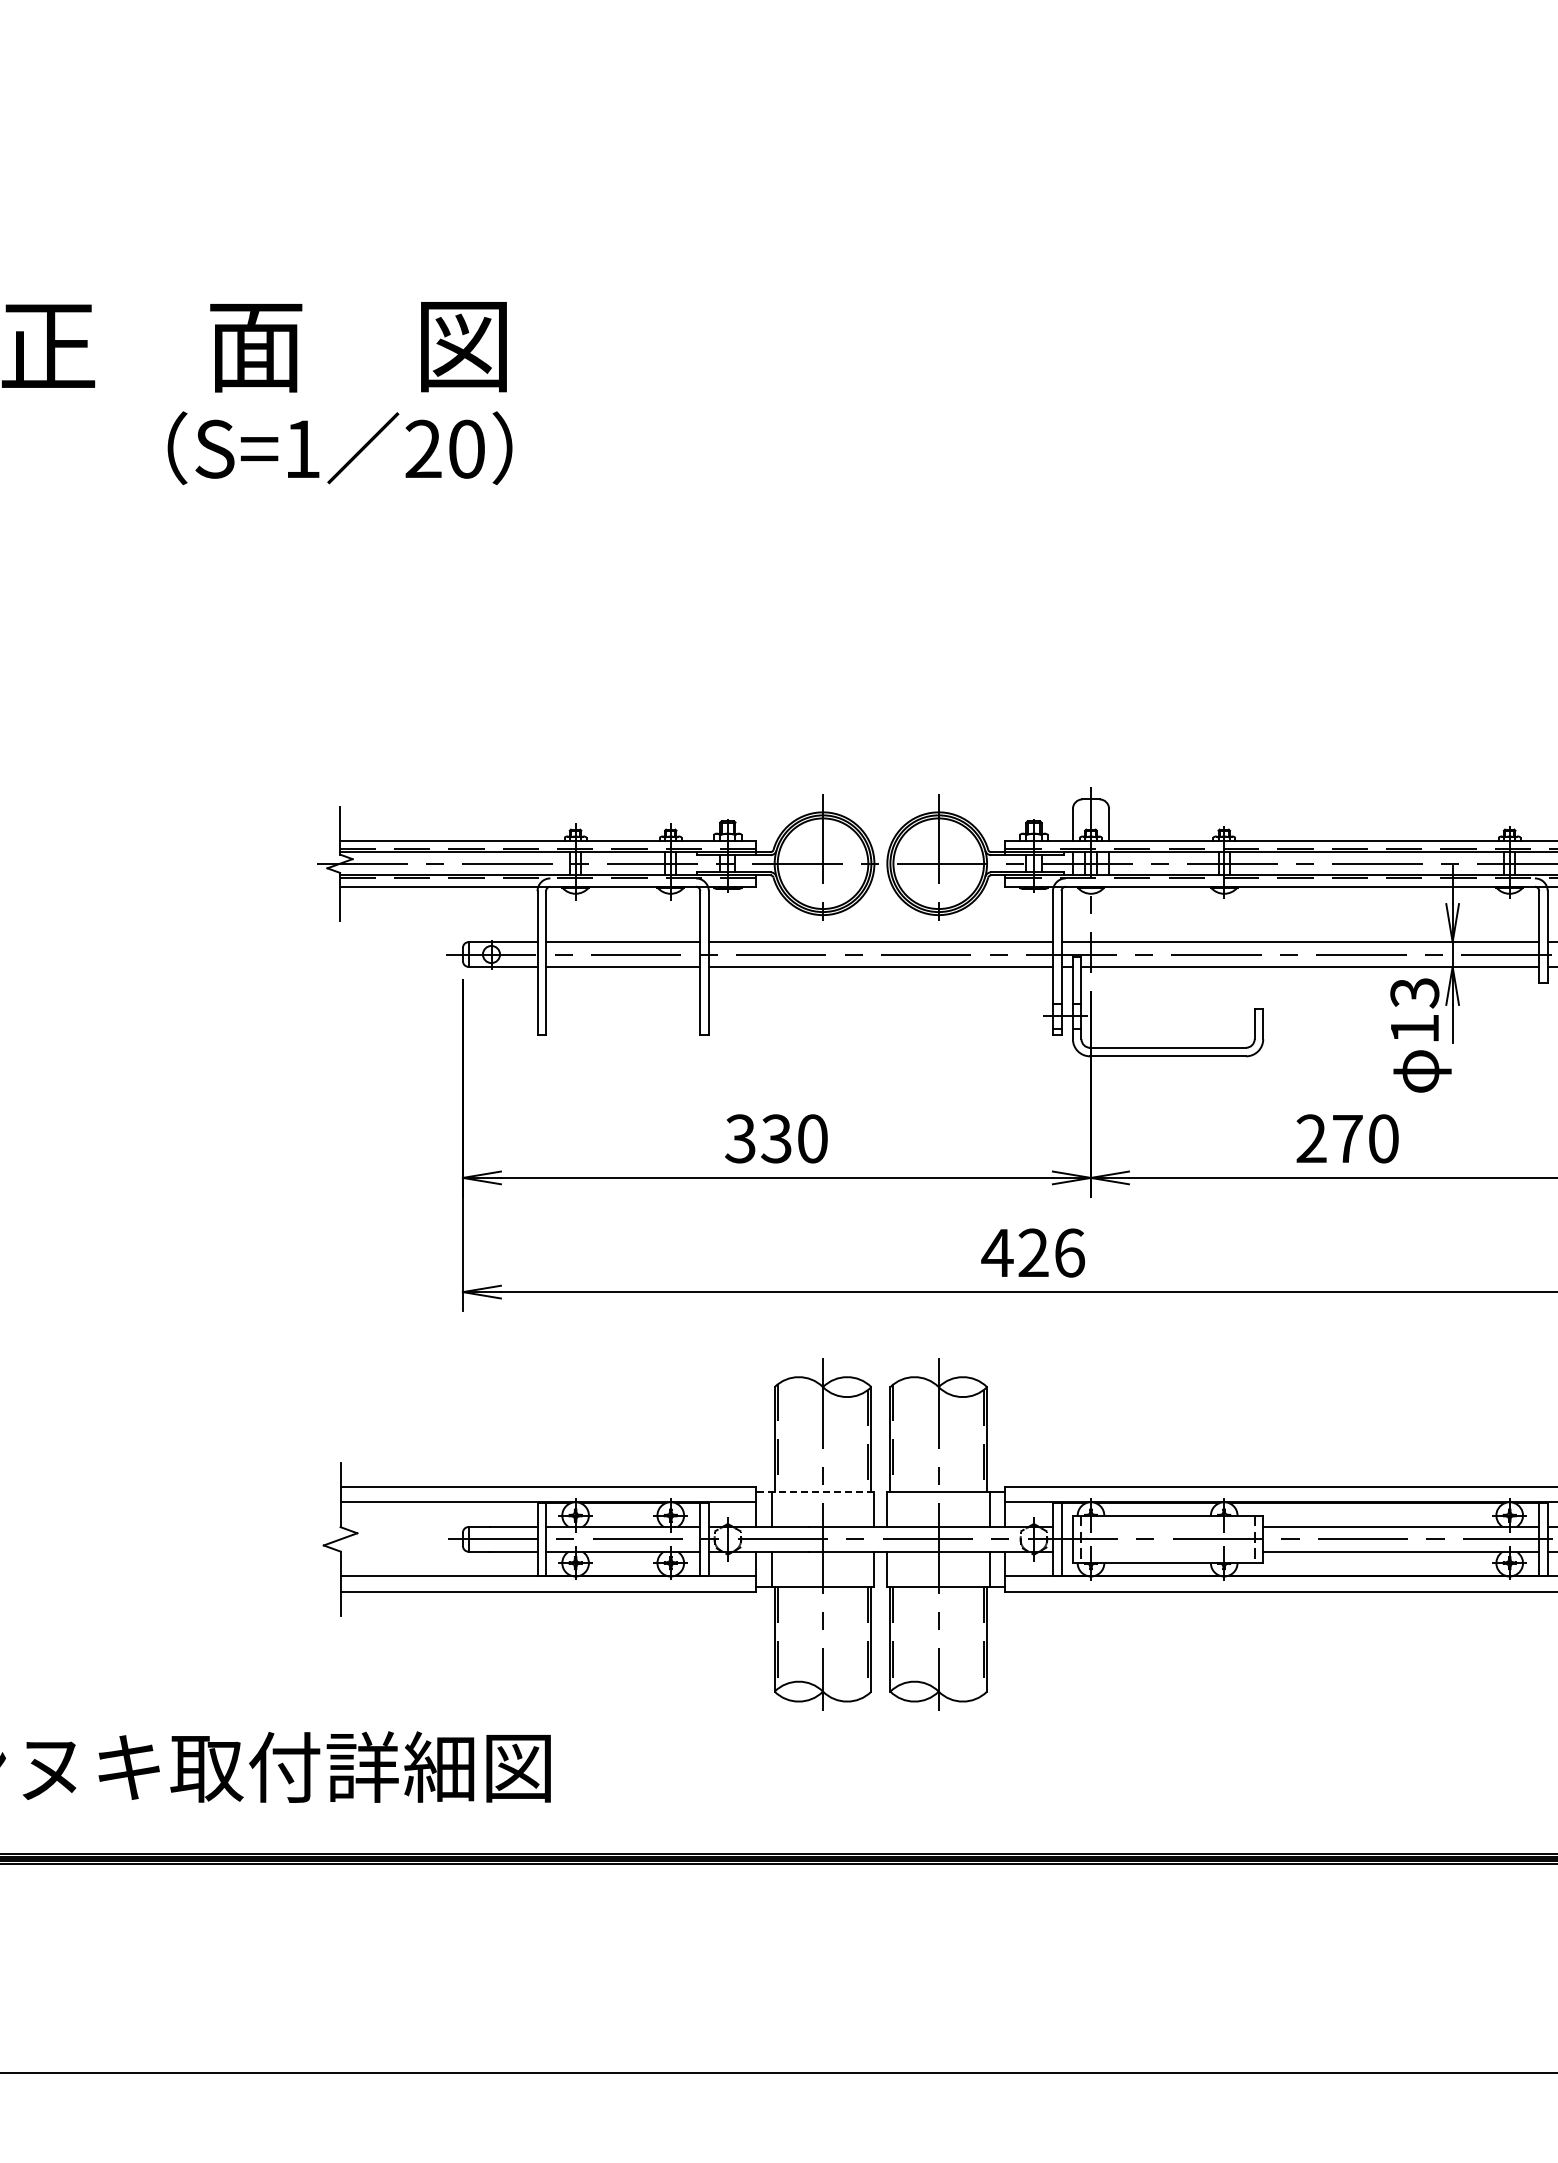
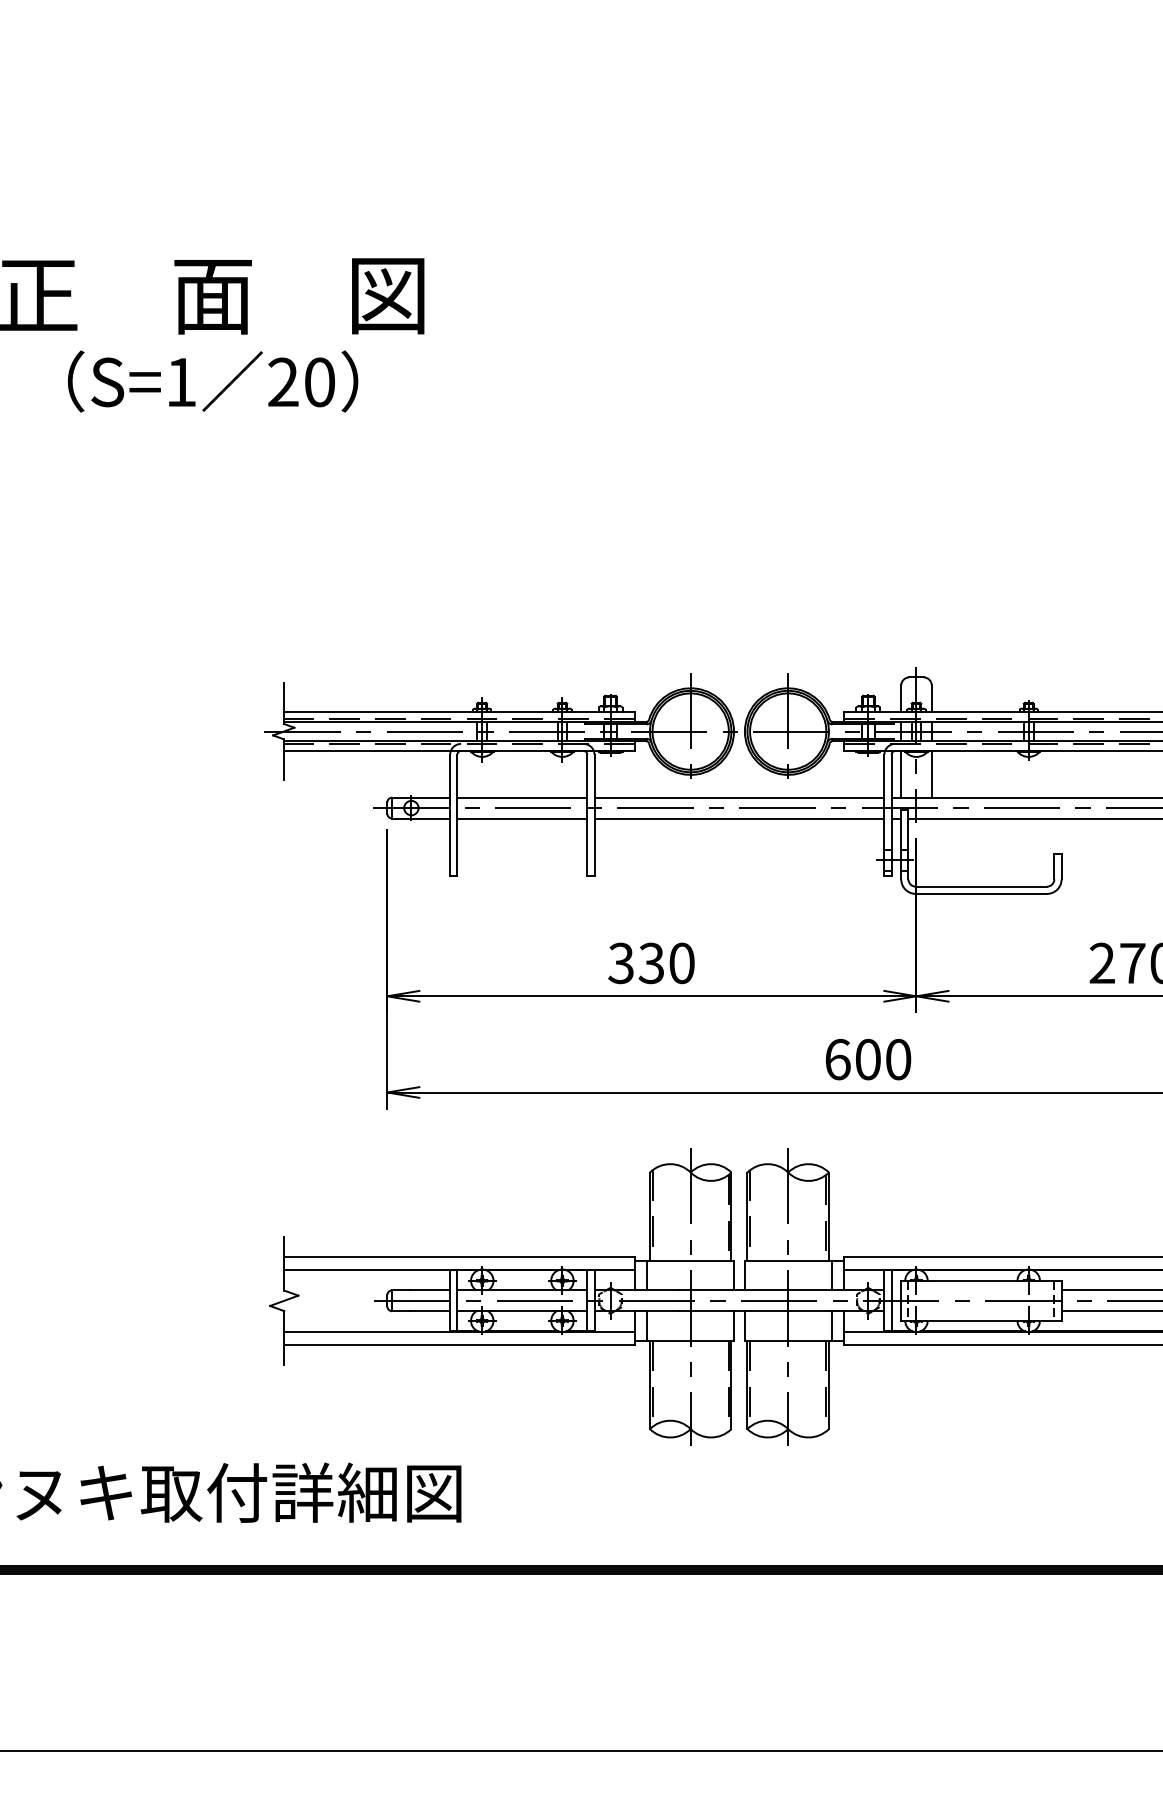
text: (339, 448) -> (212, 381), moved
line: (1072, 914) -> (900, 774), added
line: (1109, 914) -> (932, 774), added
text: (1033, 1252) -> (868, 1059), 426 -> 600
line: (815, 1491) -> (684, 1260), dashed -> solid

